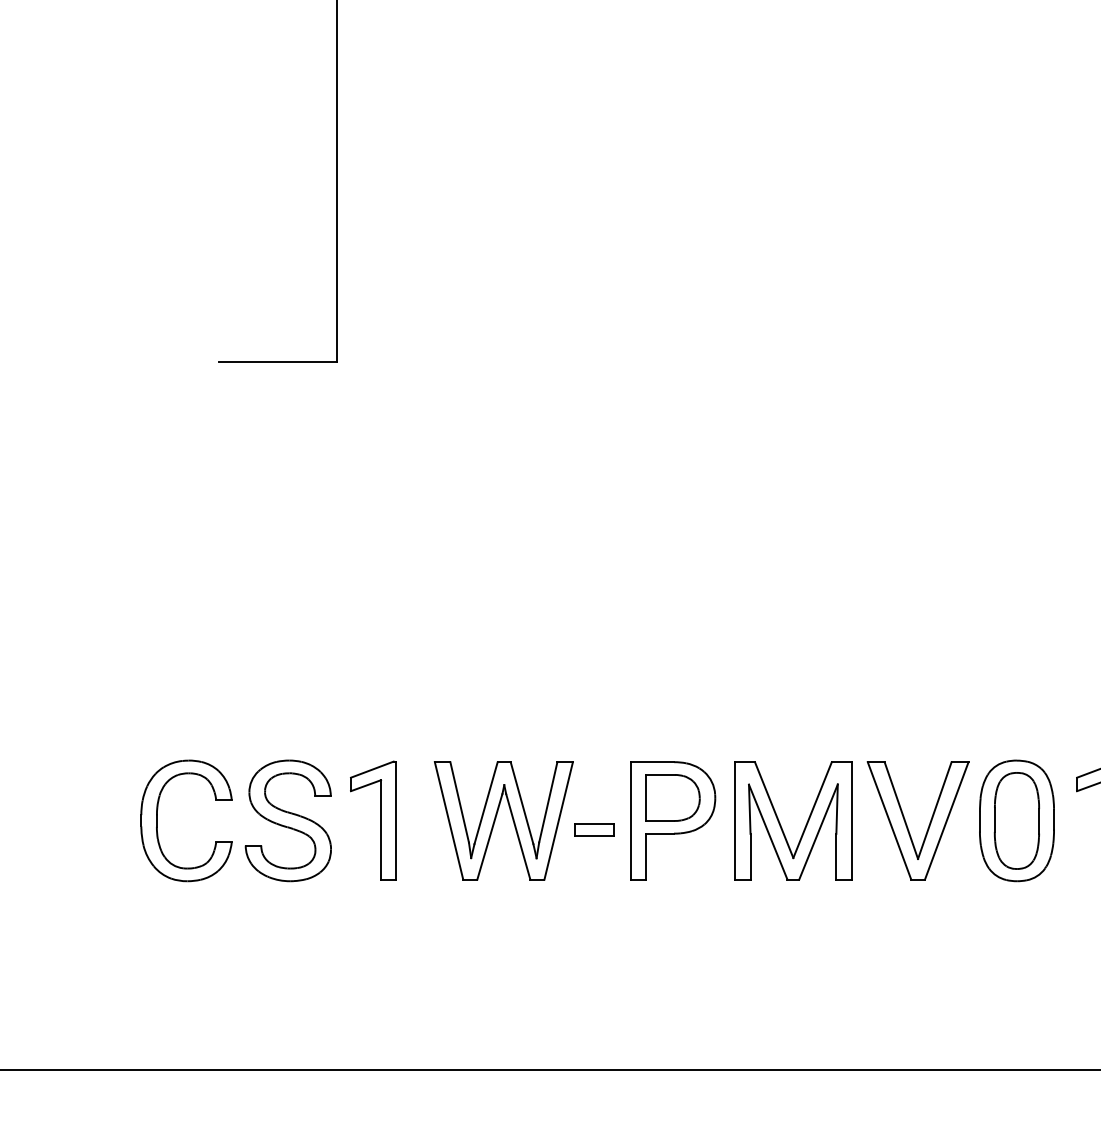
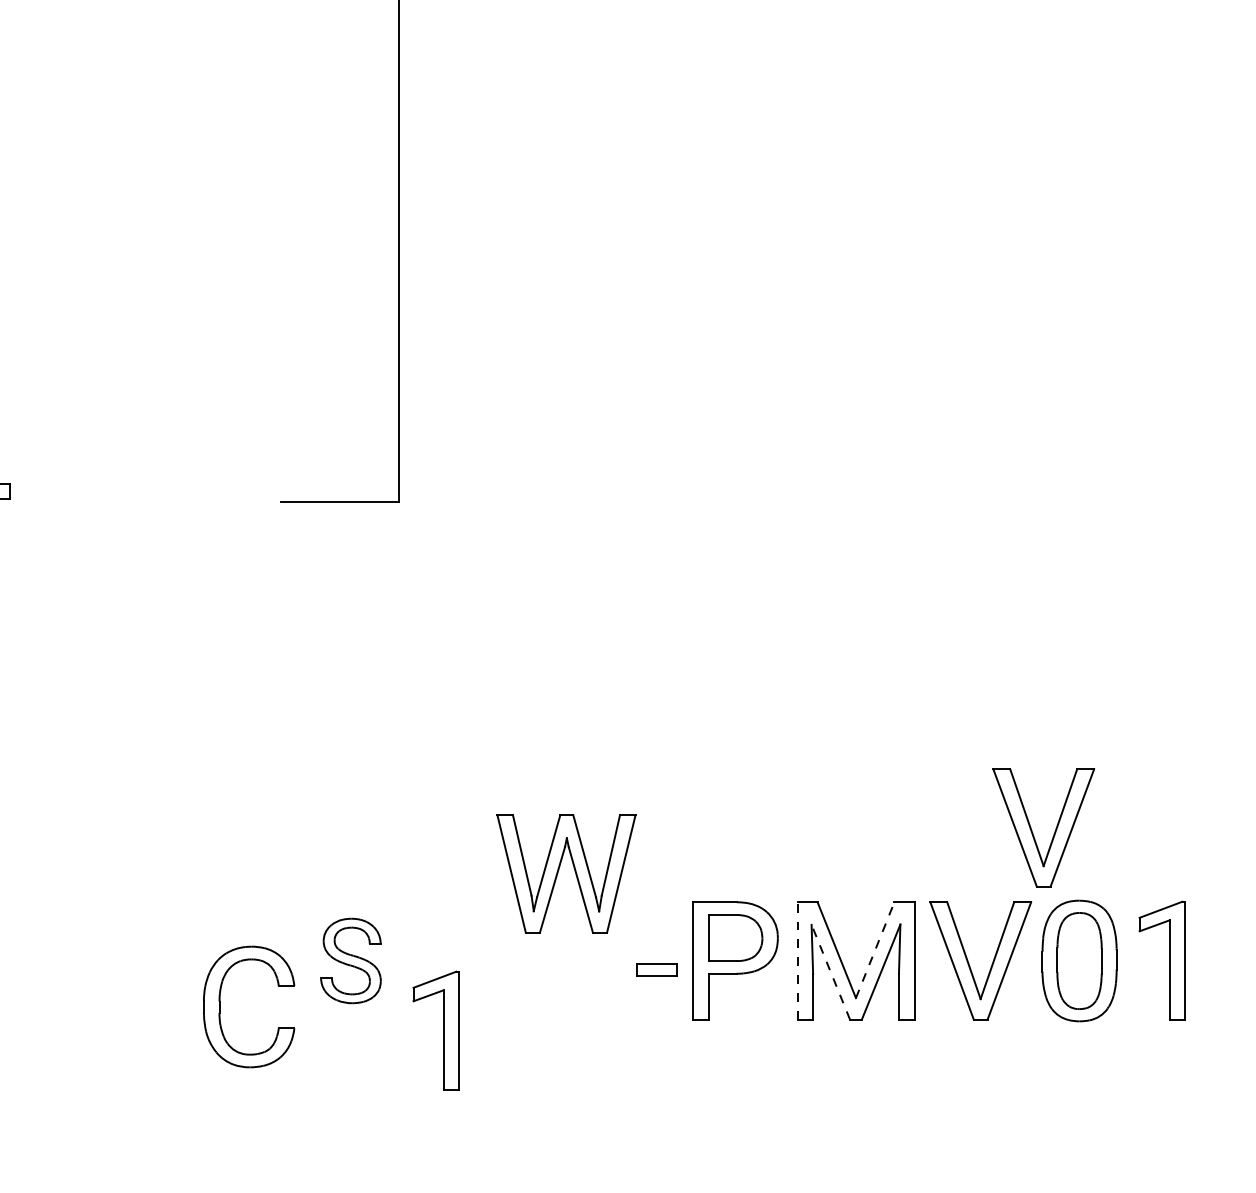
part: (969, 690) -> (1032, 830), added
line: (812, 810) -> (875, 950), solid -> dashed
part: (496, 817) -> (559, 870), moved
part: (157, 820) -> (220, 1006), moved
part: (287, 820) -> (350, 960), size x0.7
part: (380, 820) -> (443, 1030), moved
line: (734, 821) -> (797, 961), solid -> dashed
line: (767, 831) -> (830, 971), solid -> dashed

